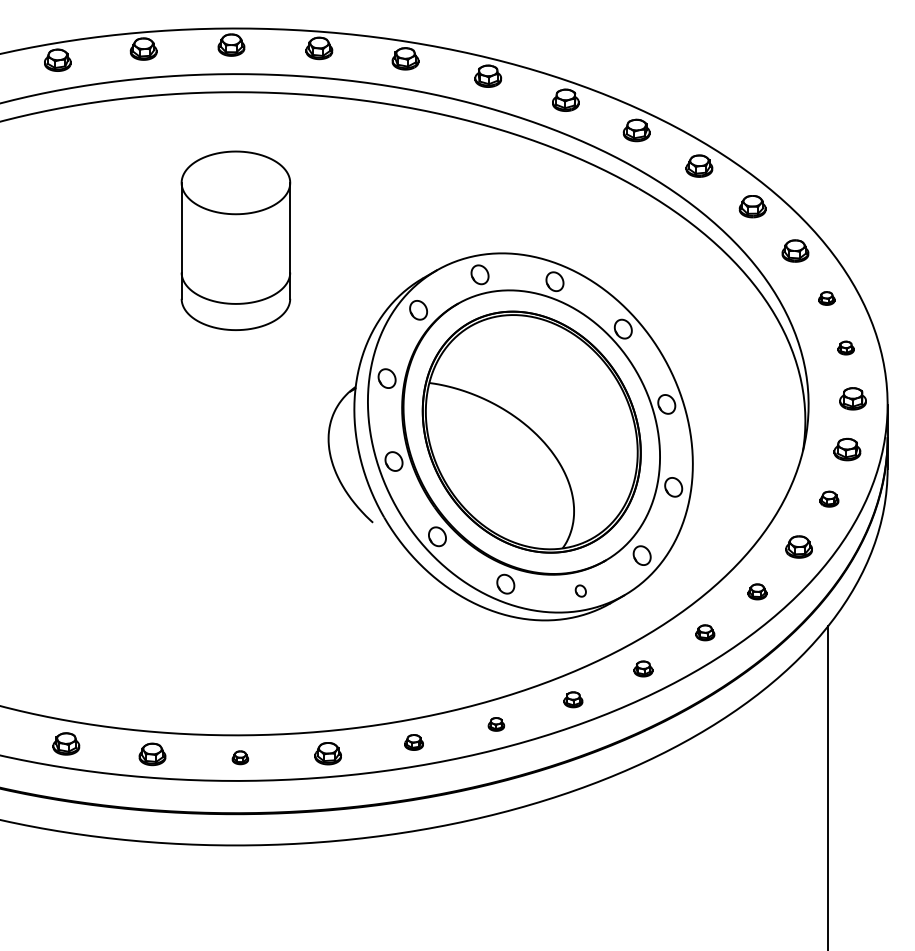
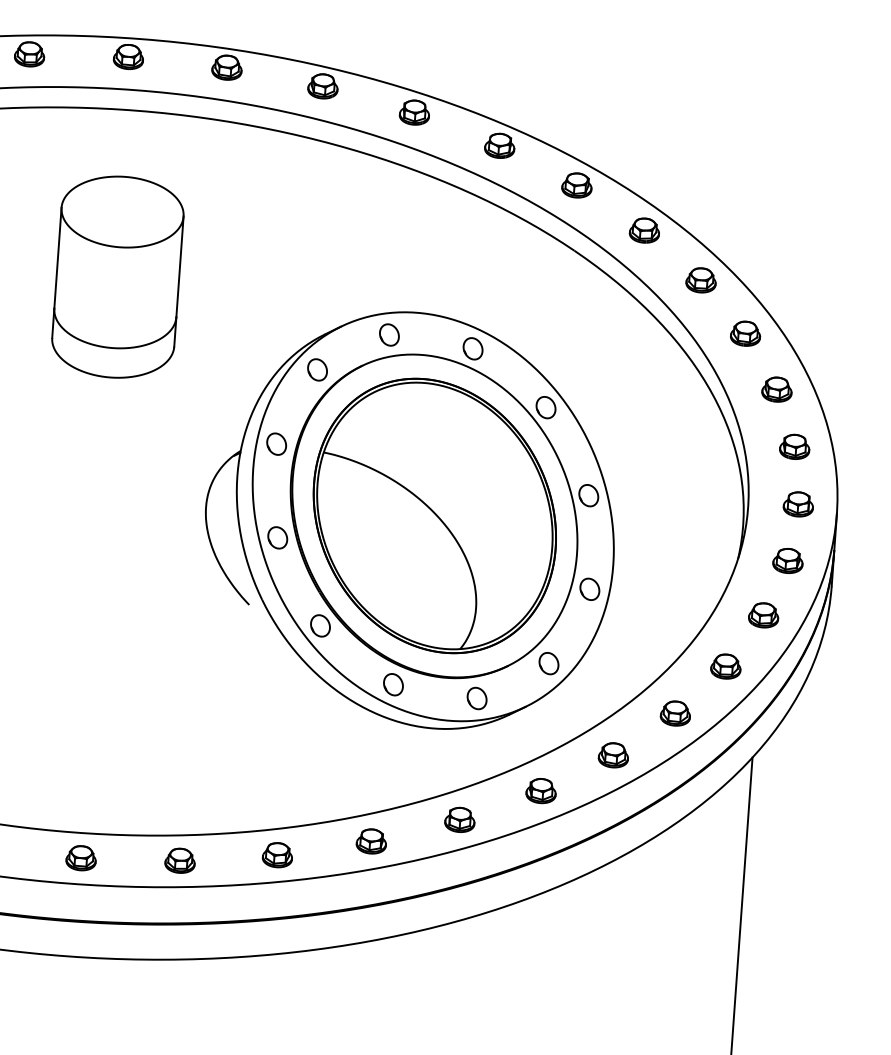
part: (826, 298) -> (776, 389), size x1.67
part: (845, 347) -> (794, 446), size x1.67
part: (829, 498) -> (764, 614), size x1.43
part: (580, 590) -> (476, 697), size x1.67
part: (757, 591) -> (675, 713), size x1.43
part: (705, 632) -> (613, 755), size x1.43
part: (643, 668) -> (541, 790), size x1.43
part: (573, 699) -> (460, 819), size x1.43
part: (496, 724) -> (371, 841), size x1.67
part: (413, 742) -> (277, 855), size x1.43
part: (240, 757) -> (81, 858), size x1.67

